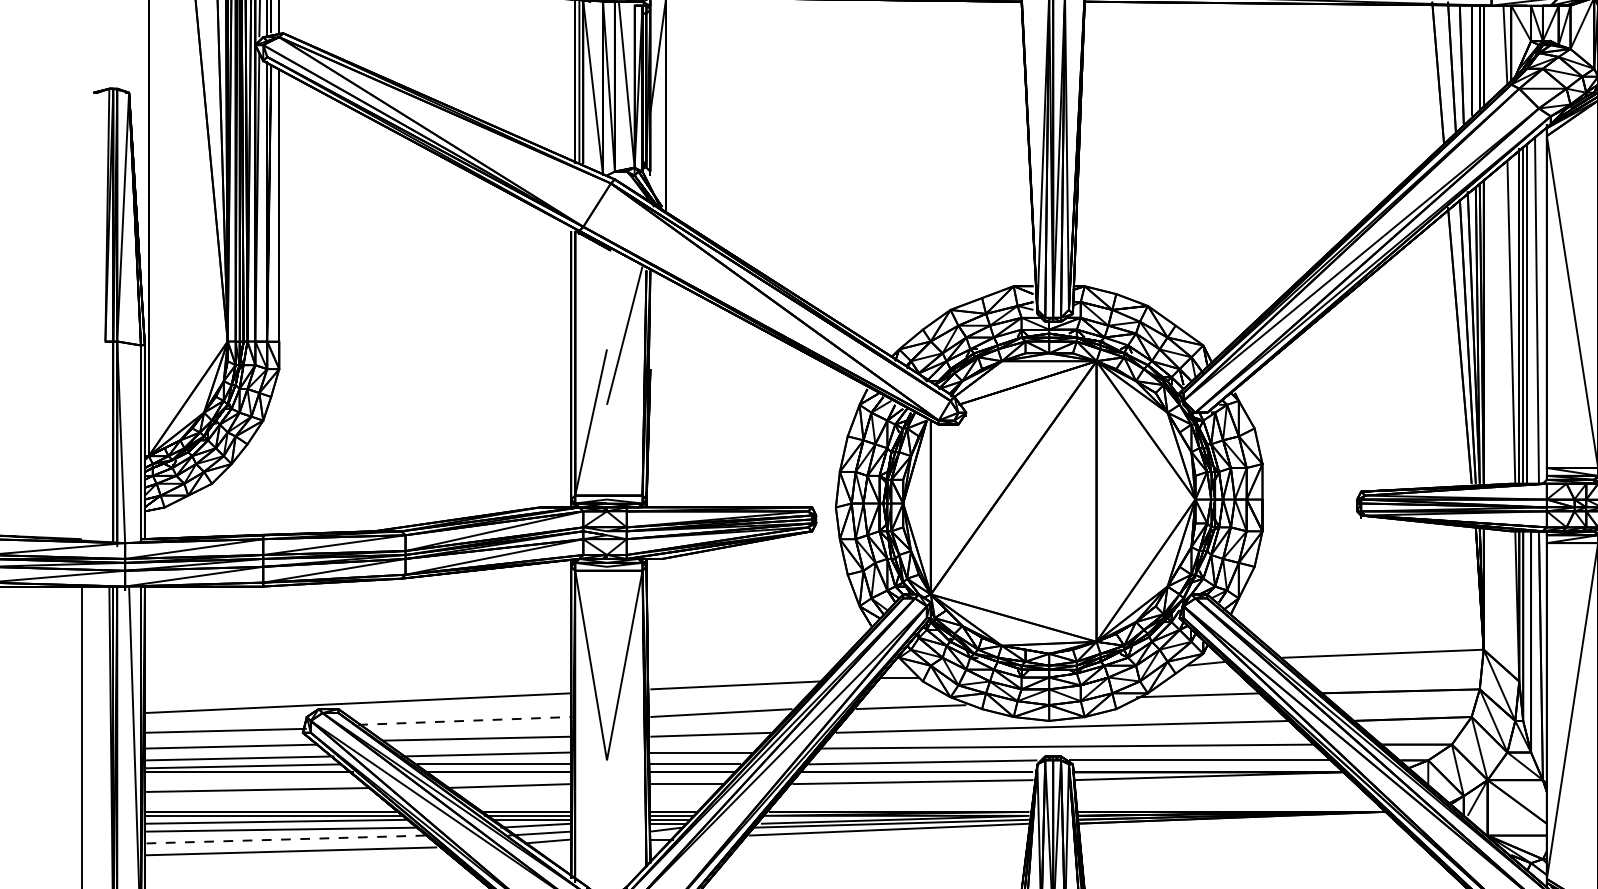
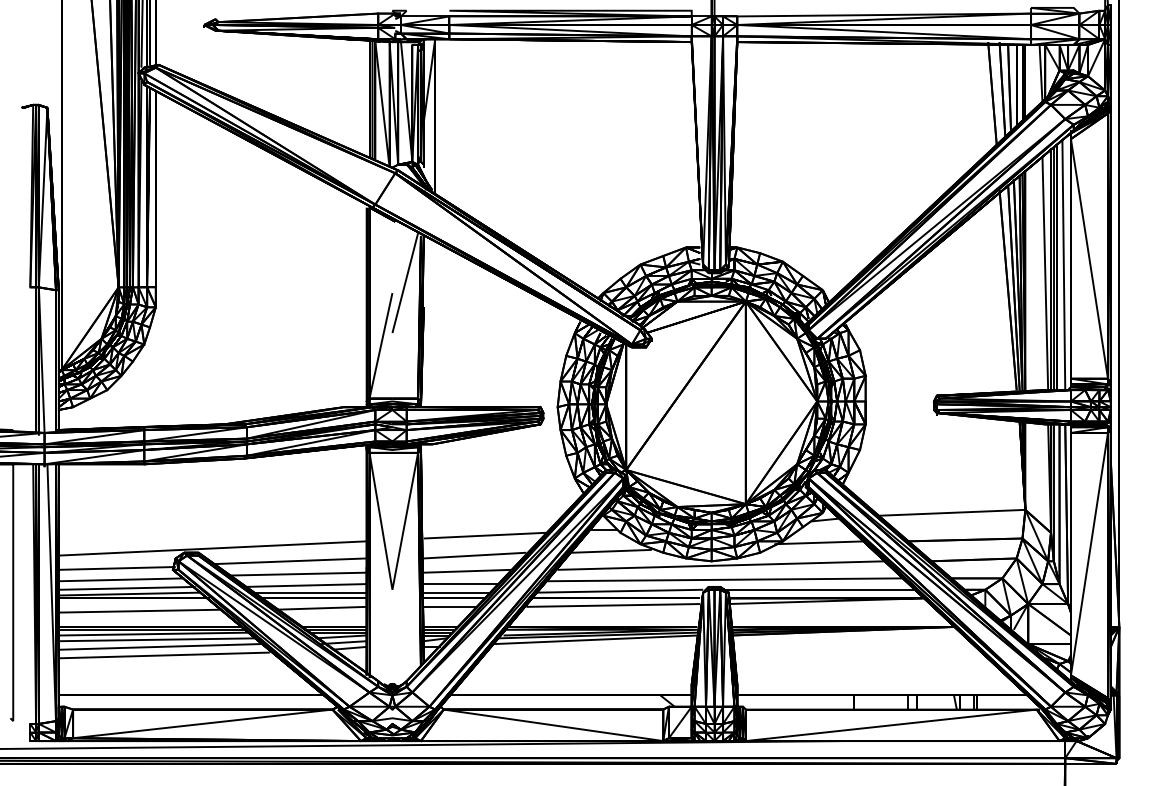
line: (464, 721) -> (289, 561), dashed -> solid
line: (284, 838) -> (159, 646), dashed -> solid

